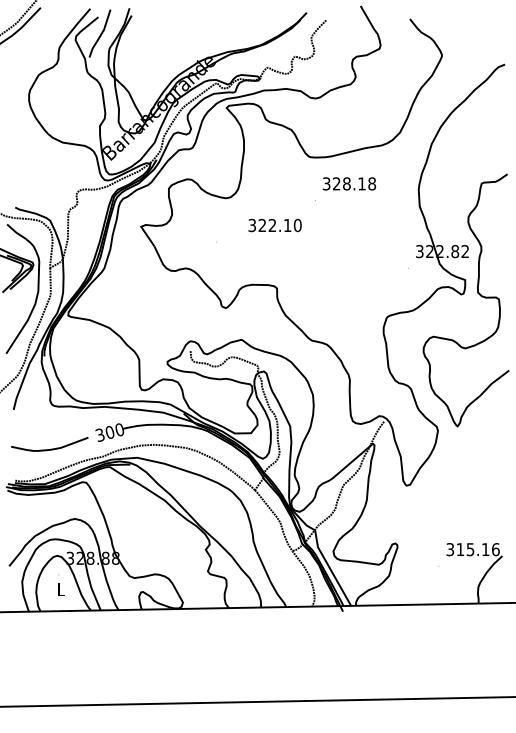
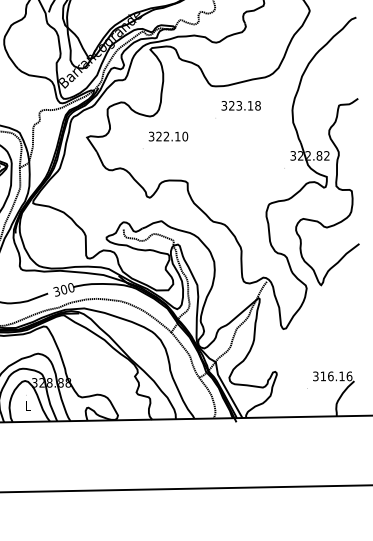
text: (346, 183) -> (239, 105), 328.18 -> 323.18
text: (274, 225) -> (168, 136), moved
text: (470, 549) -> (330, 376), 315.16 -> 316.16

